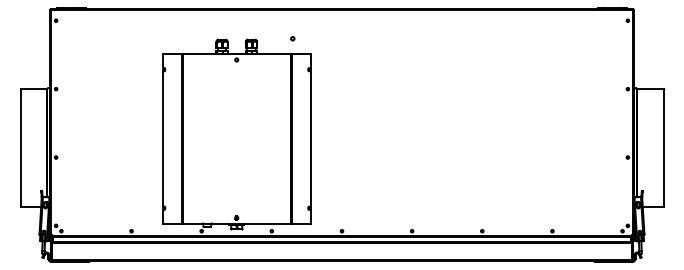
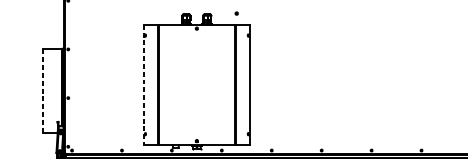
line: (162, 138) -> (144, 84), solid -> dashed
line: (20, 148) -> (42, 91), solid -> dashed

